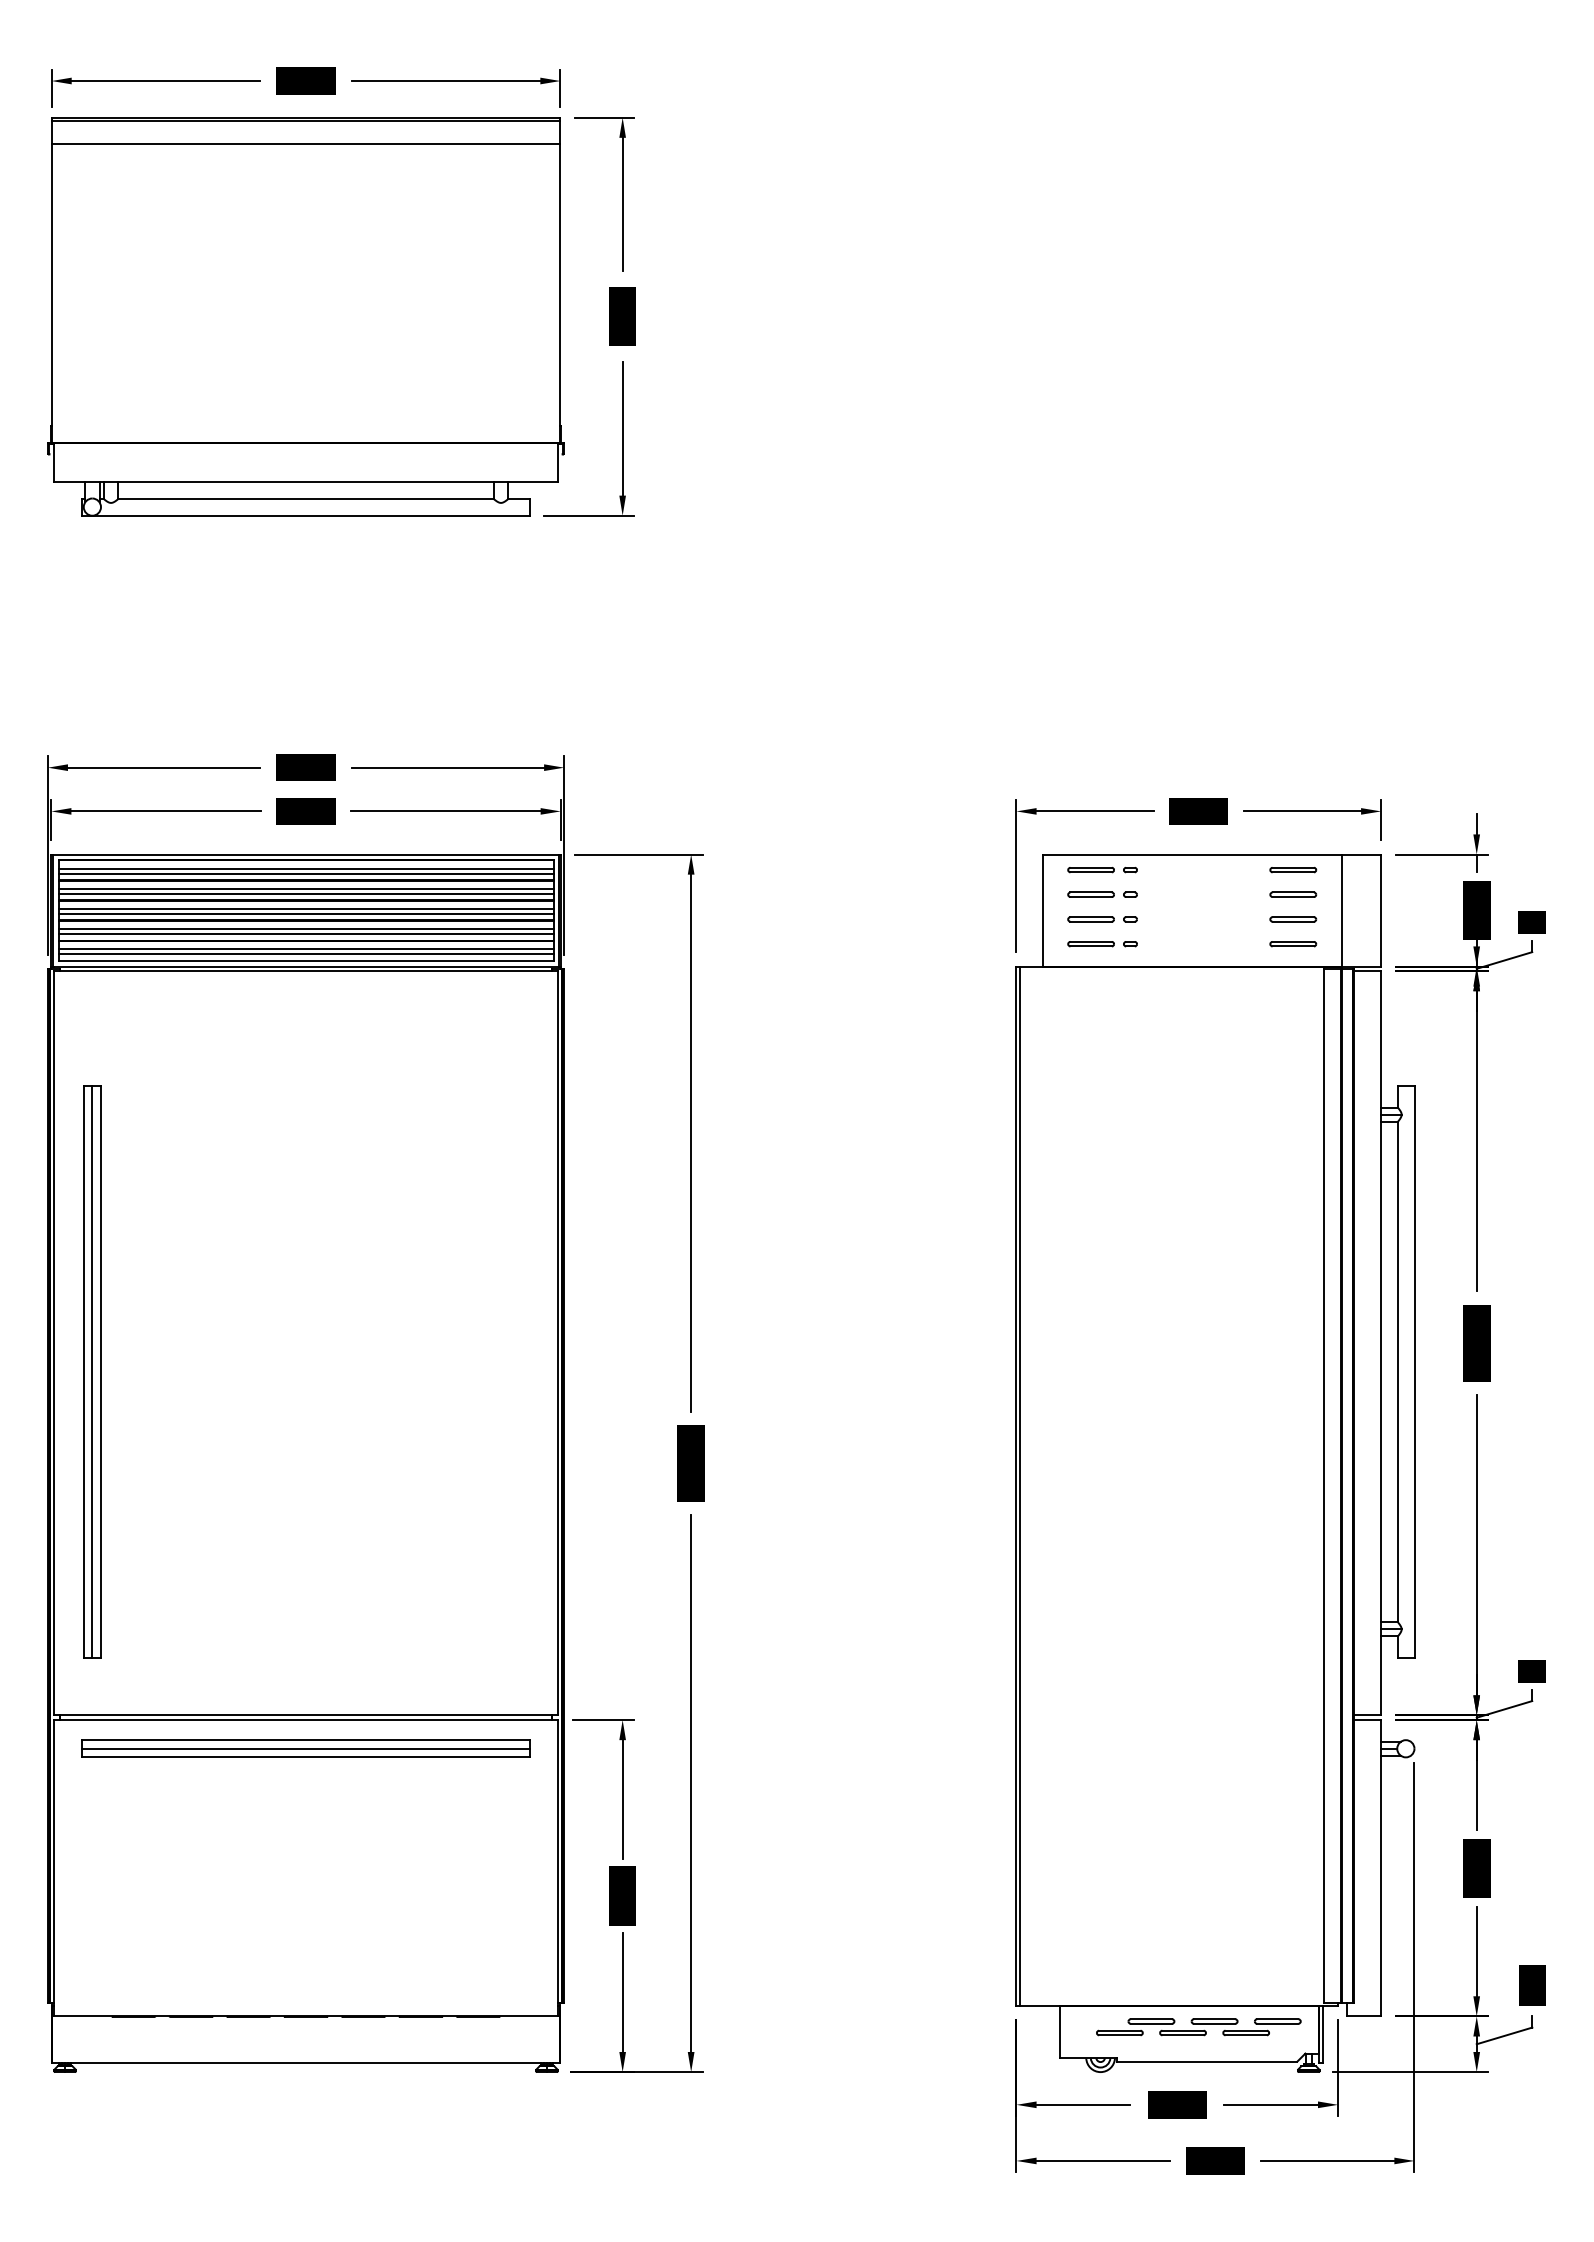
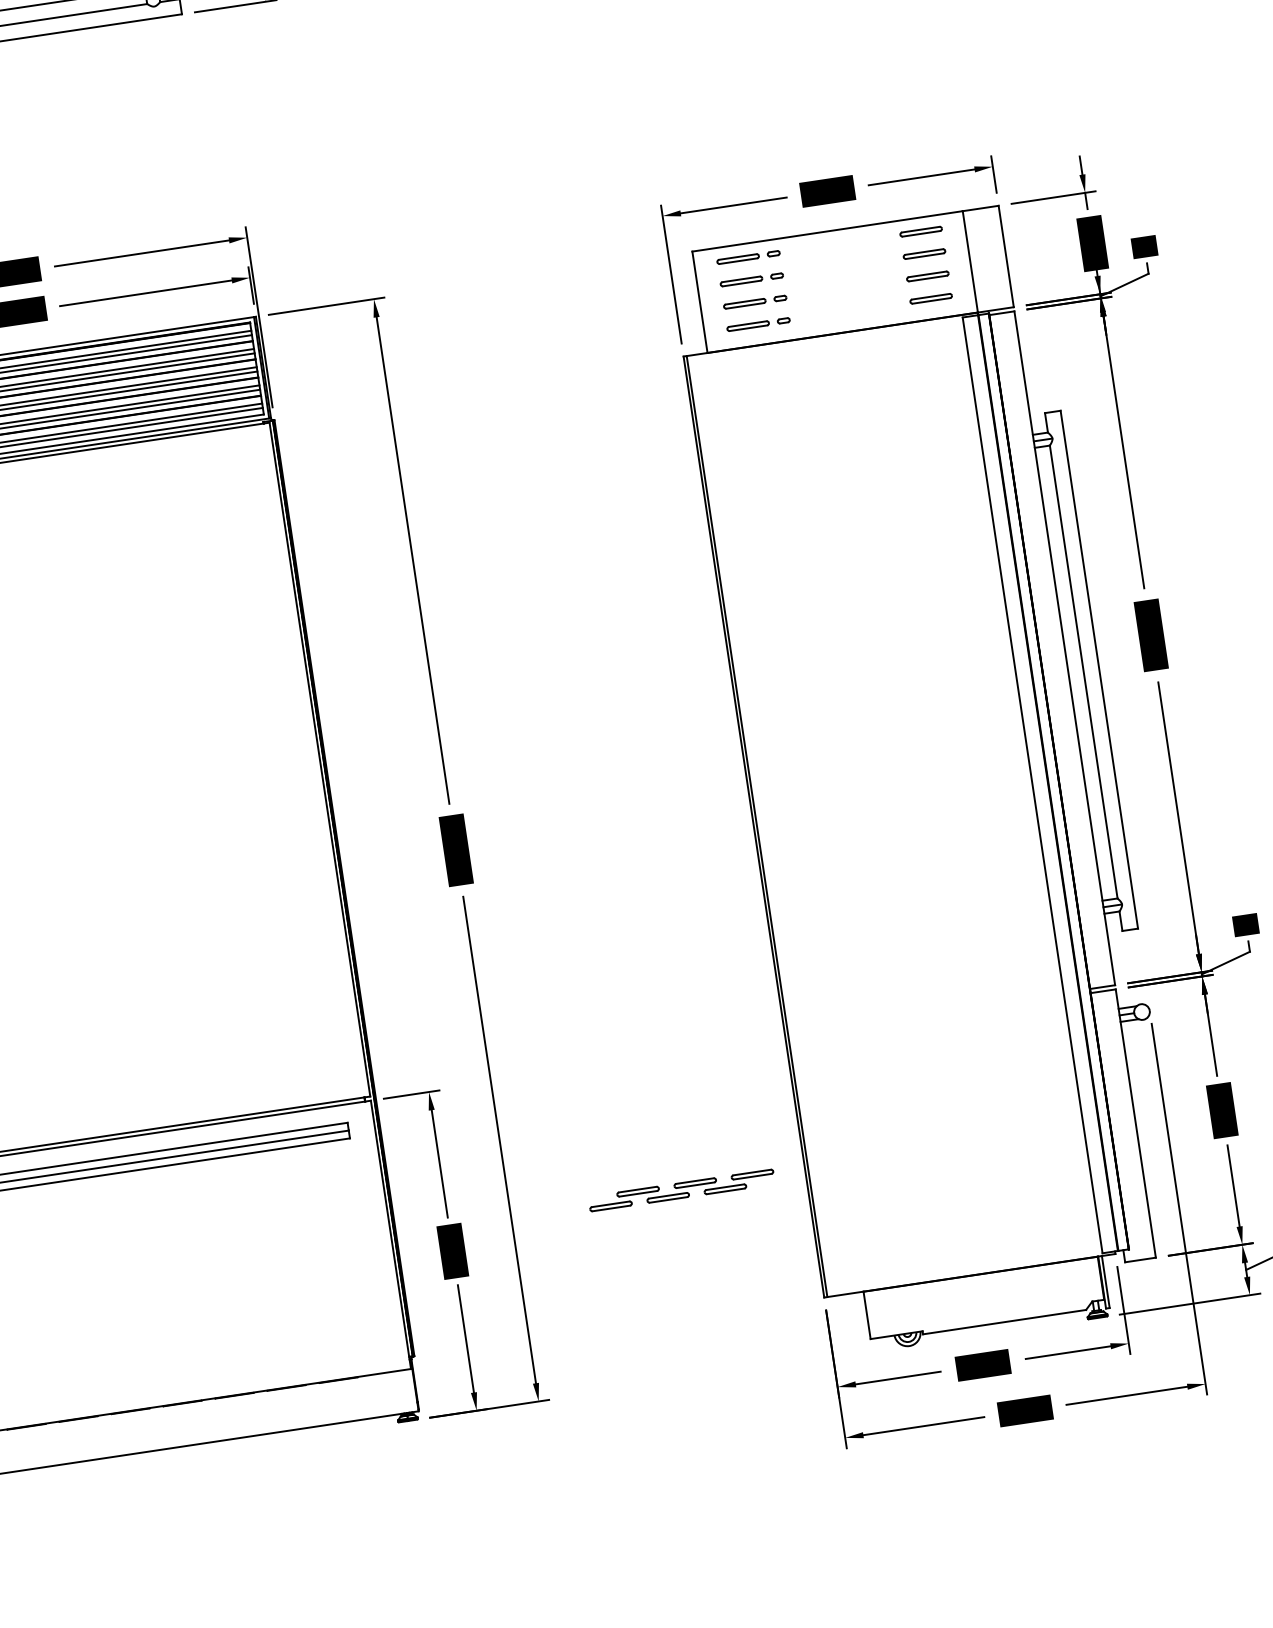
part: (1198, 2027) -> (681, 1190), moved

